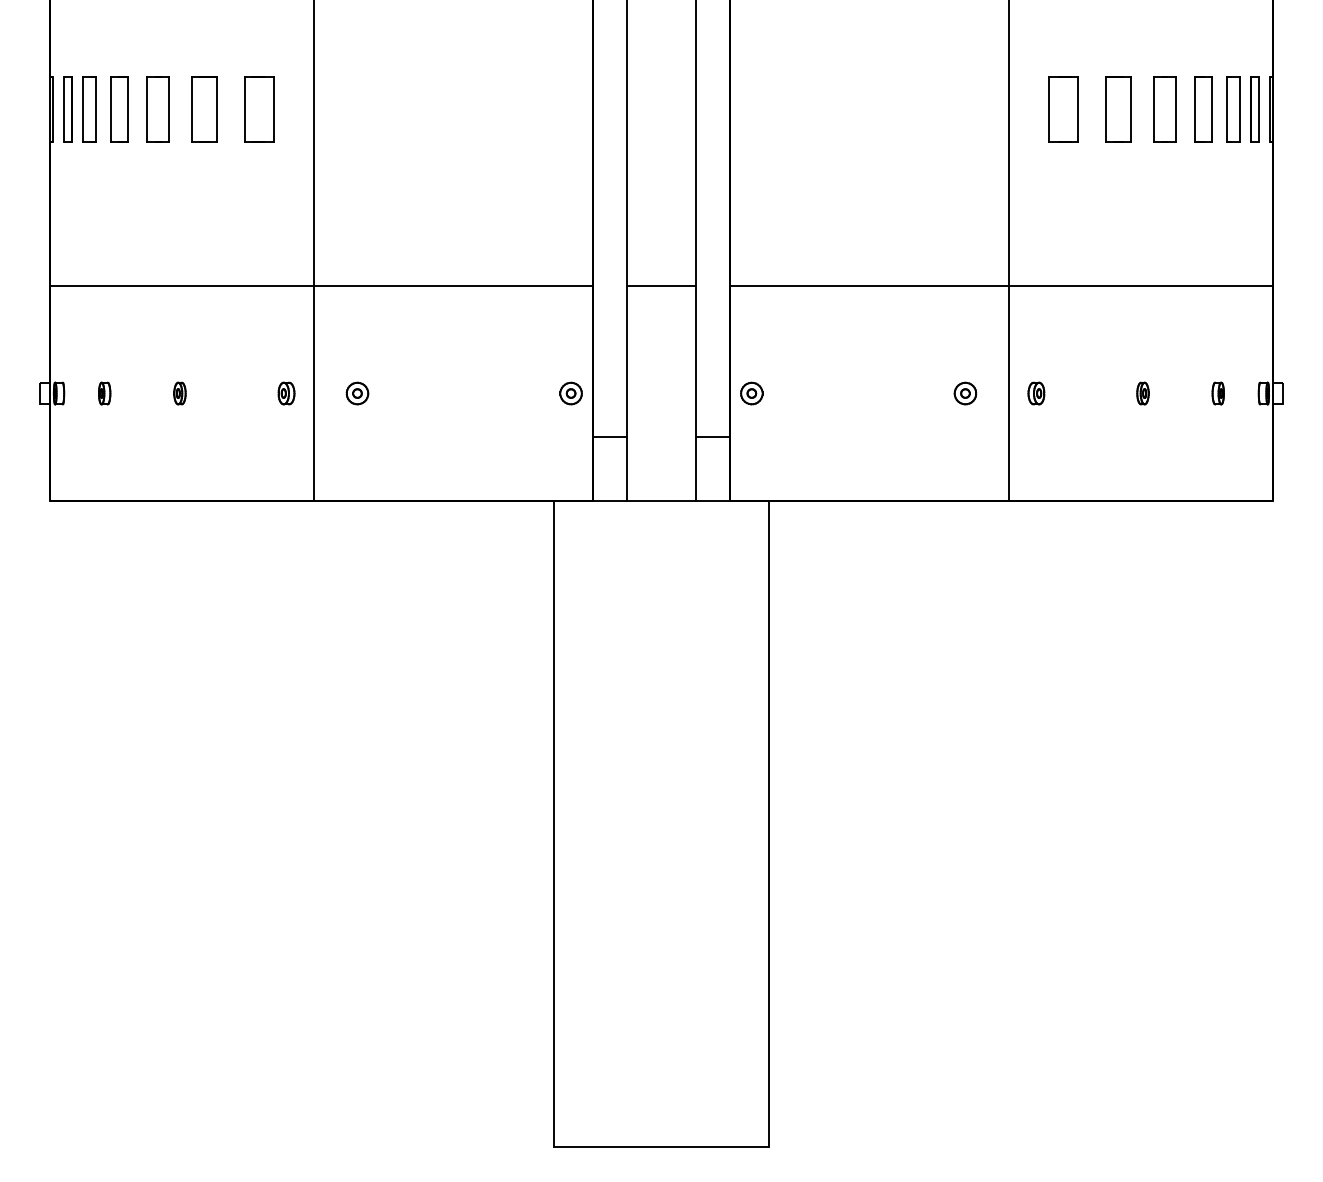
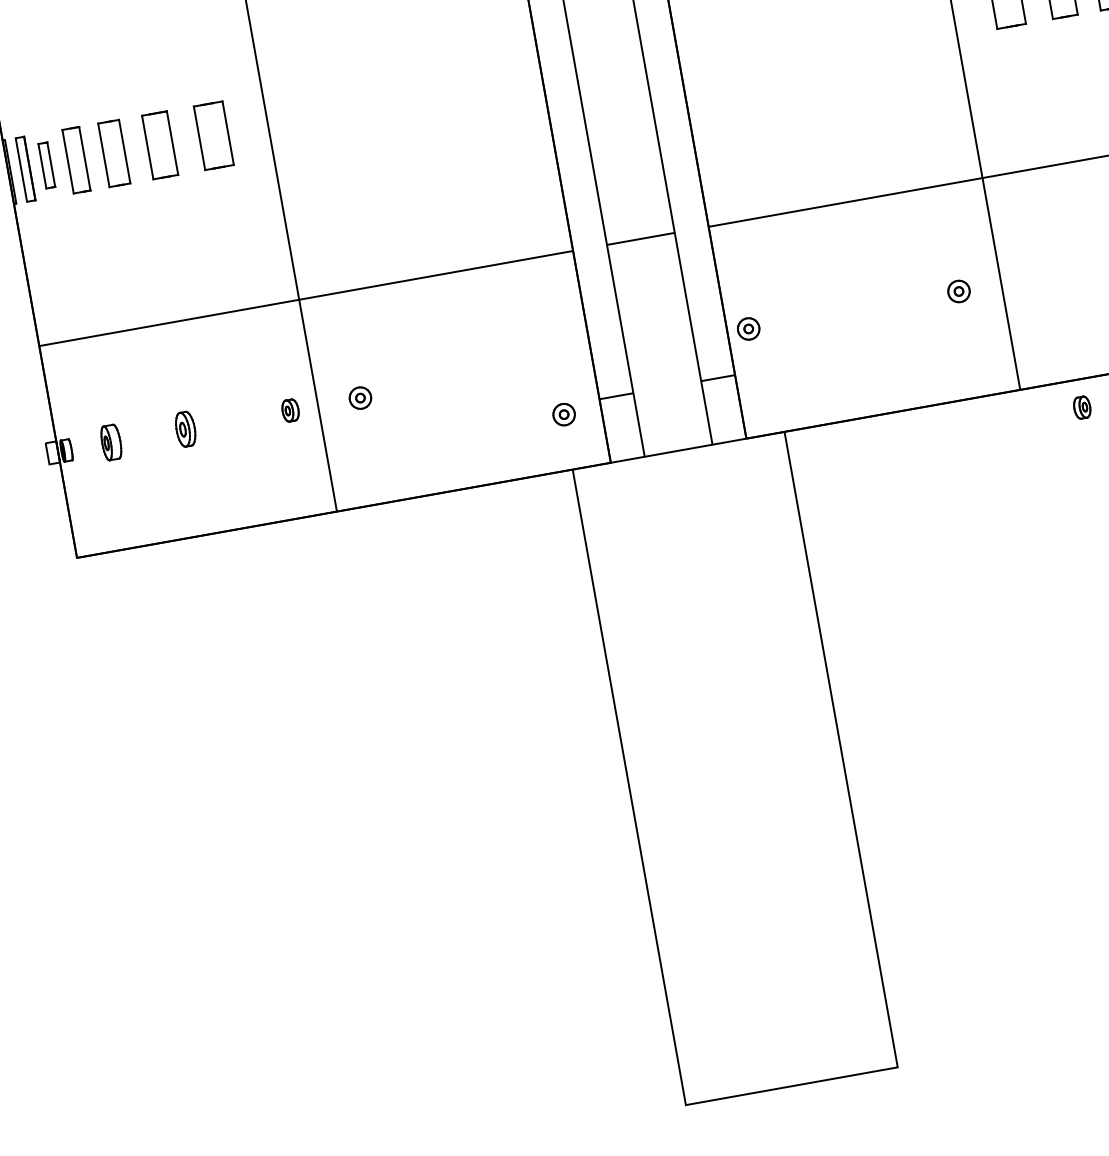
part: (89, 109) -> (46, 165), size x0.7
part: (104, 393) -> (111, 442), size x1.6
part: (179, 393) -> (185, 429), size x1.6
part: (570, 393) -> (563, 414), moved
part: (1036, 393) -> (1082, 407), moved

